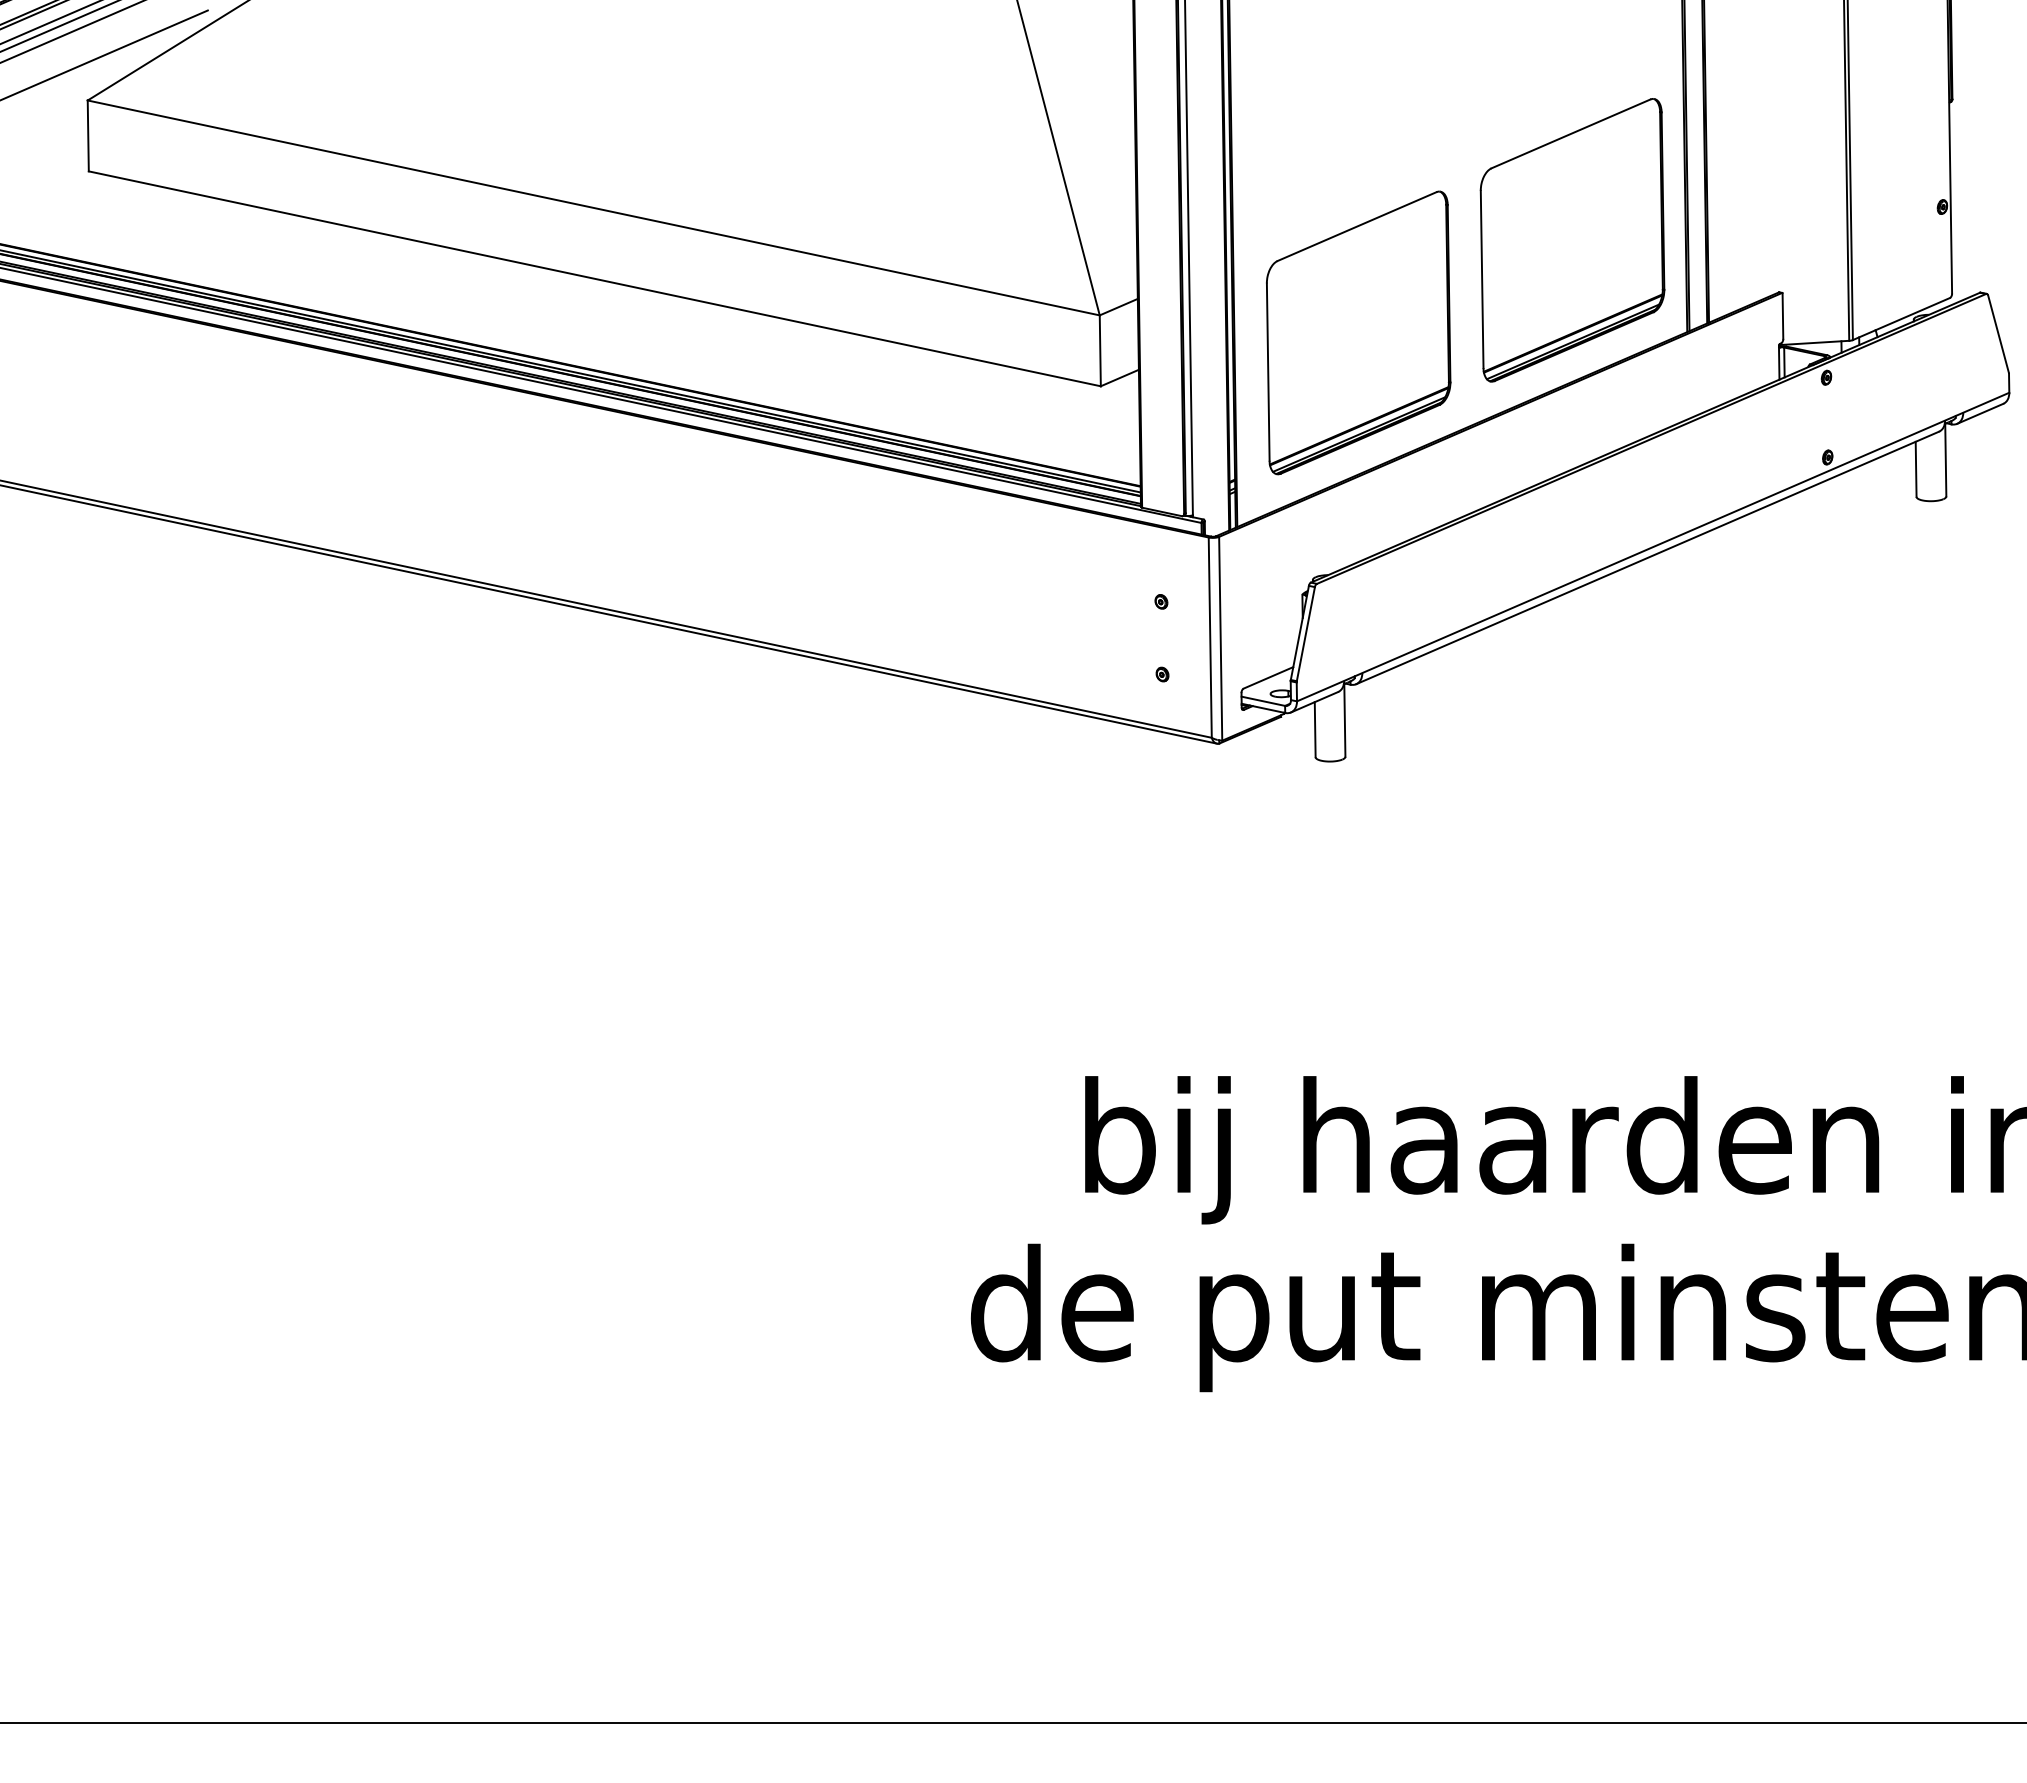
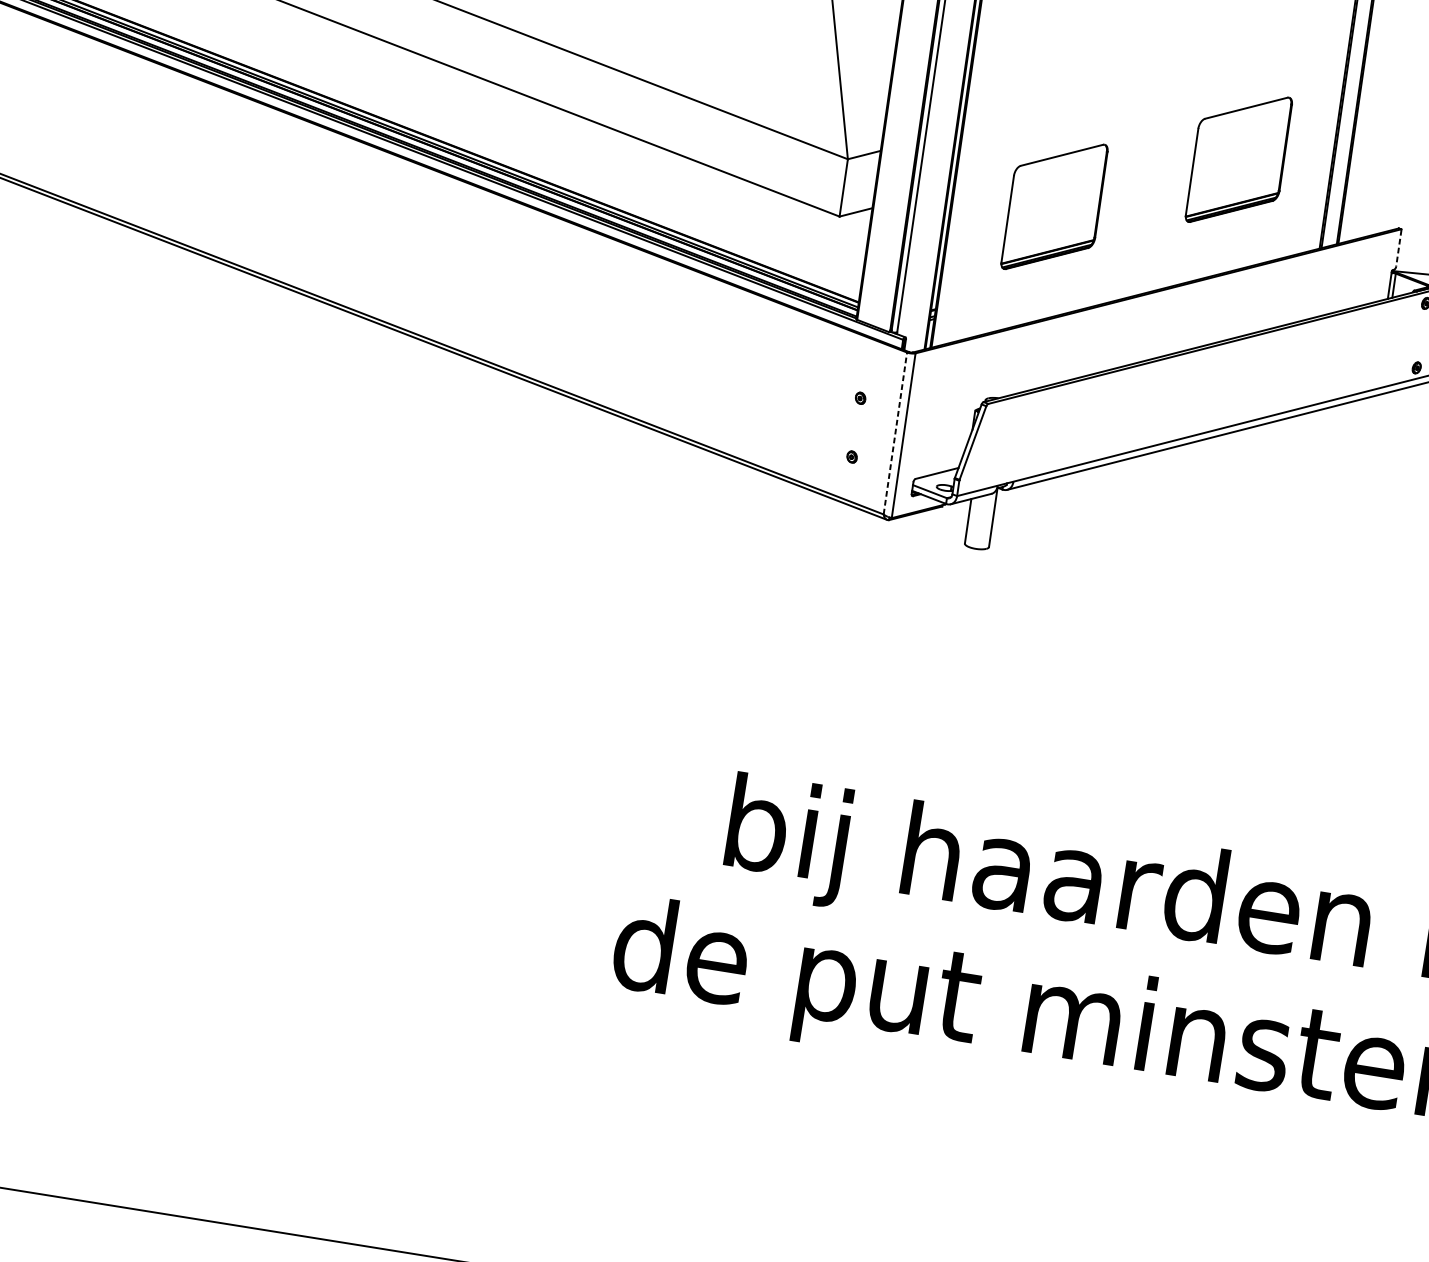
part: (1572, 240) -> (1238, 159), size x0.6
line: (1782, 316) -> (1398, 248), solid -> dashed
part: (1358, 332) -> (1054, 206), size x0.6
line: (1210, 637) -> (895, 433), solid -> dashed

